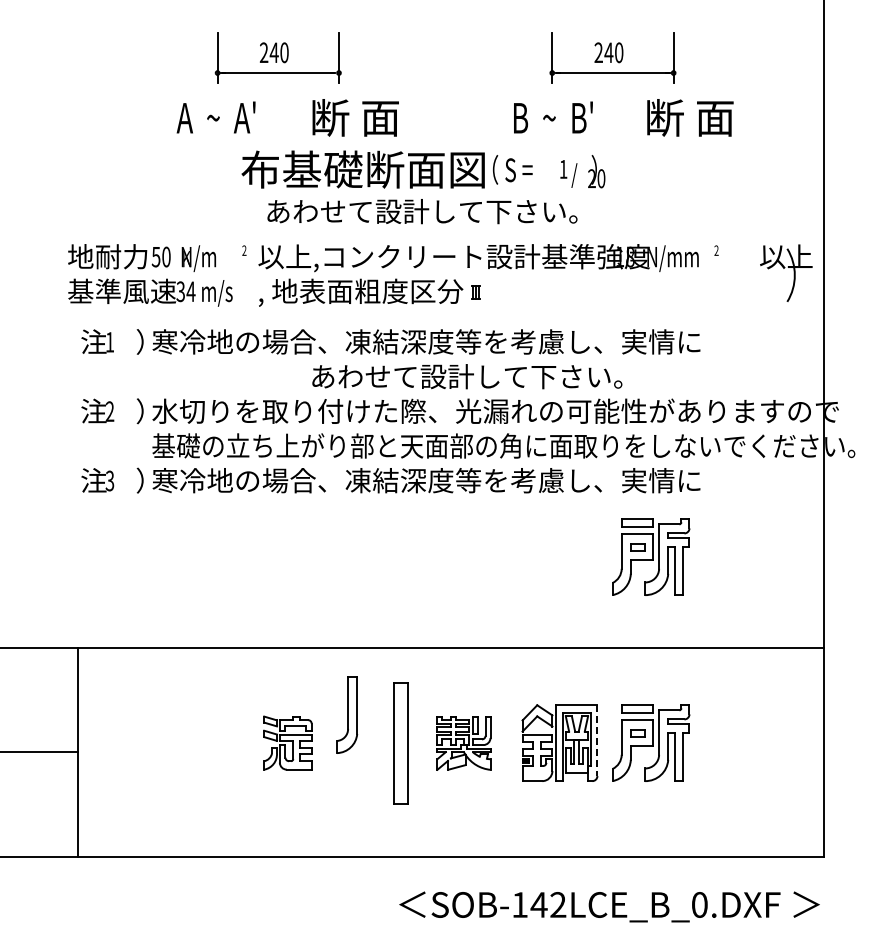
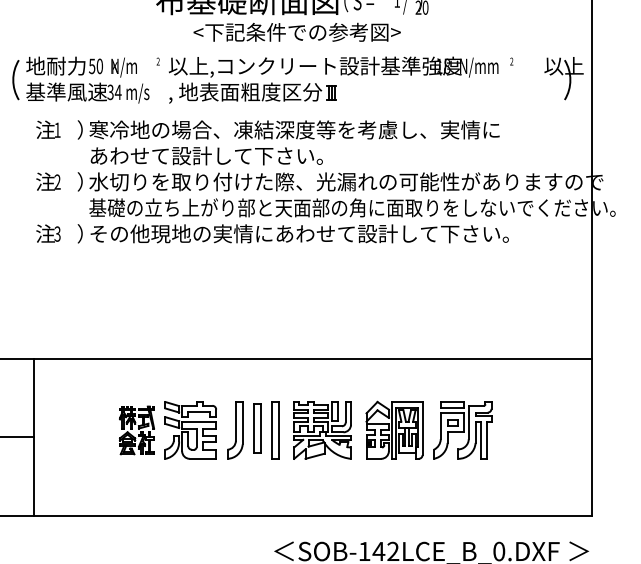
text: (422, 211) -> (291, 32), あわせて設計して下さい。 -> <下記条件での参考図>
arc: (51, 275) -> (13, 80), added
part: (475, 292) -> (331, 92), size x1.43
text: (467, 376) -> (206, 155), moved
text: (432, 480) -> (299, 233), 寒冷地の場合、凍結深度等を考慮し、実情に -> その他現地の実情にあわせて設計して下さい。
part: (651, 556) -> (463, 290), removed
part: (347, 714) -> (235, 429), moved
part: (376, 740) -> (257, 428), added
line: (597, 741) -> (422, 429), dashed -> solid
part: (287, 742) -> (190, 429), size x1.43
part: (401, 742) -> (275, 429), size x0.62
part: (215, 743) -> (136, 430), added
part: (463, 743) -> (322, 430), size x1.43

